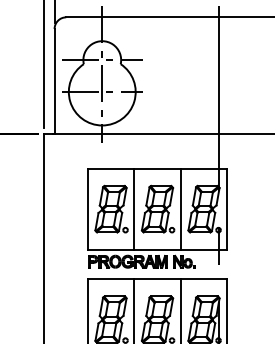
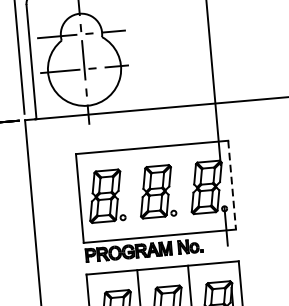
line: (134, 208) -> (130, 193), removed
line: (180, 208) -> (181, 188), removed
line: (227, 209) -> (232, 185), solid -> dashed

